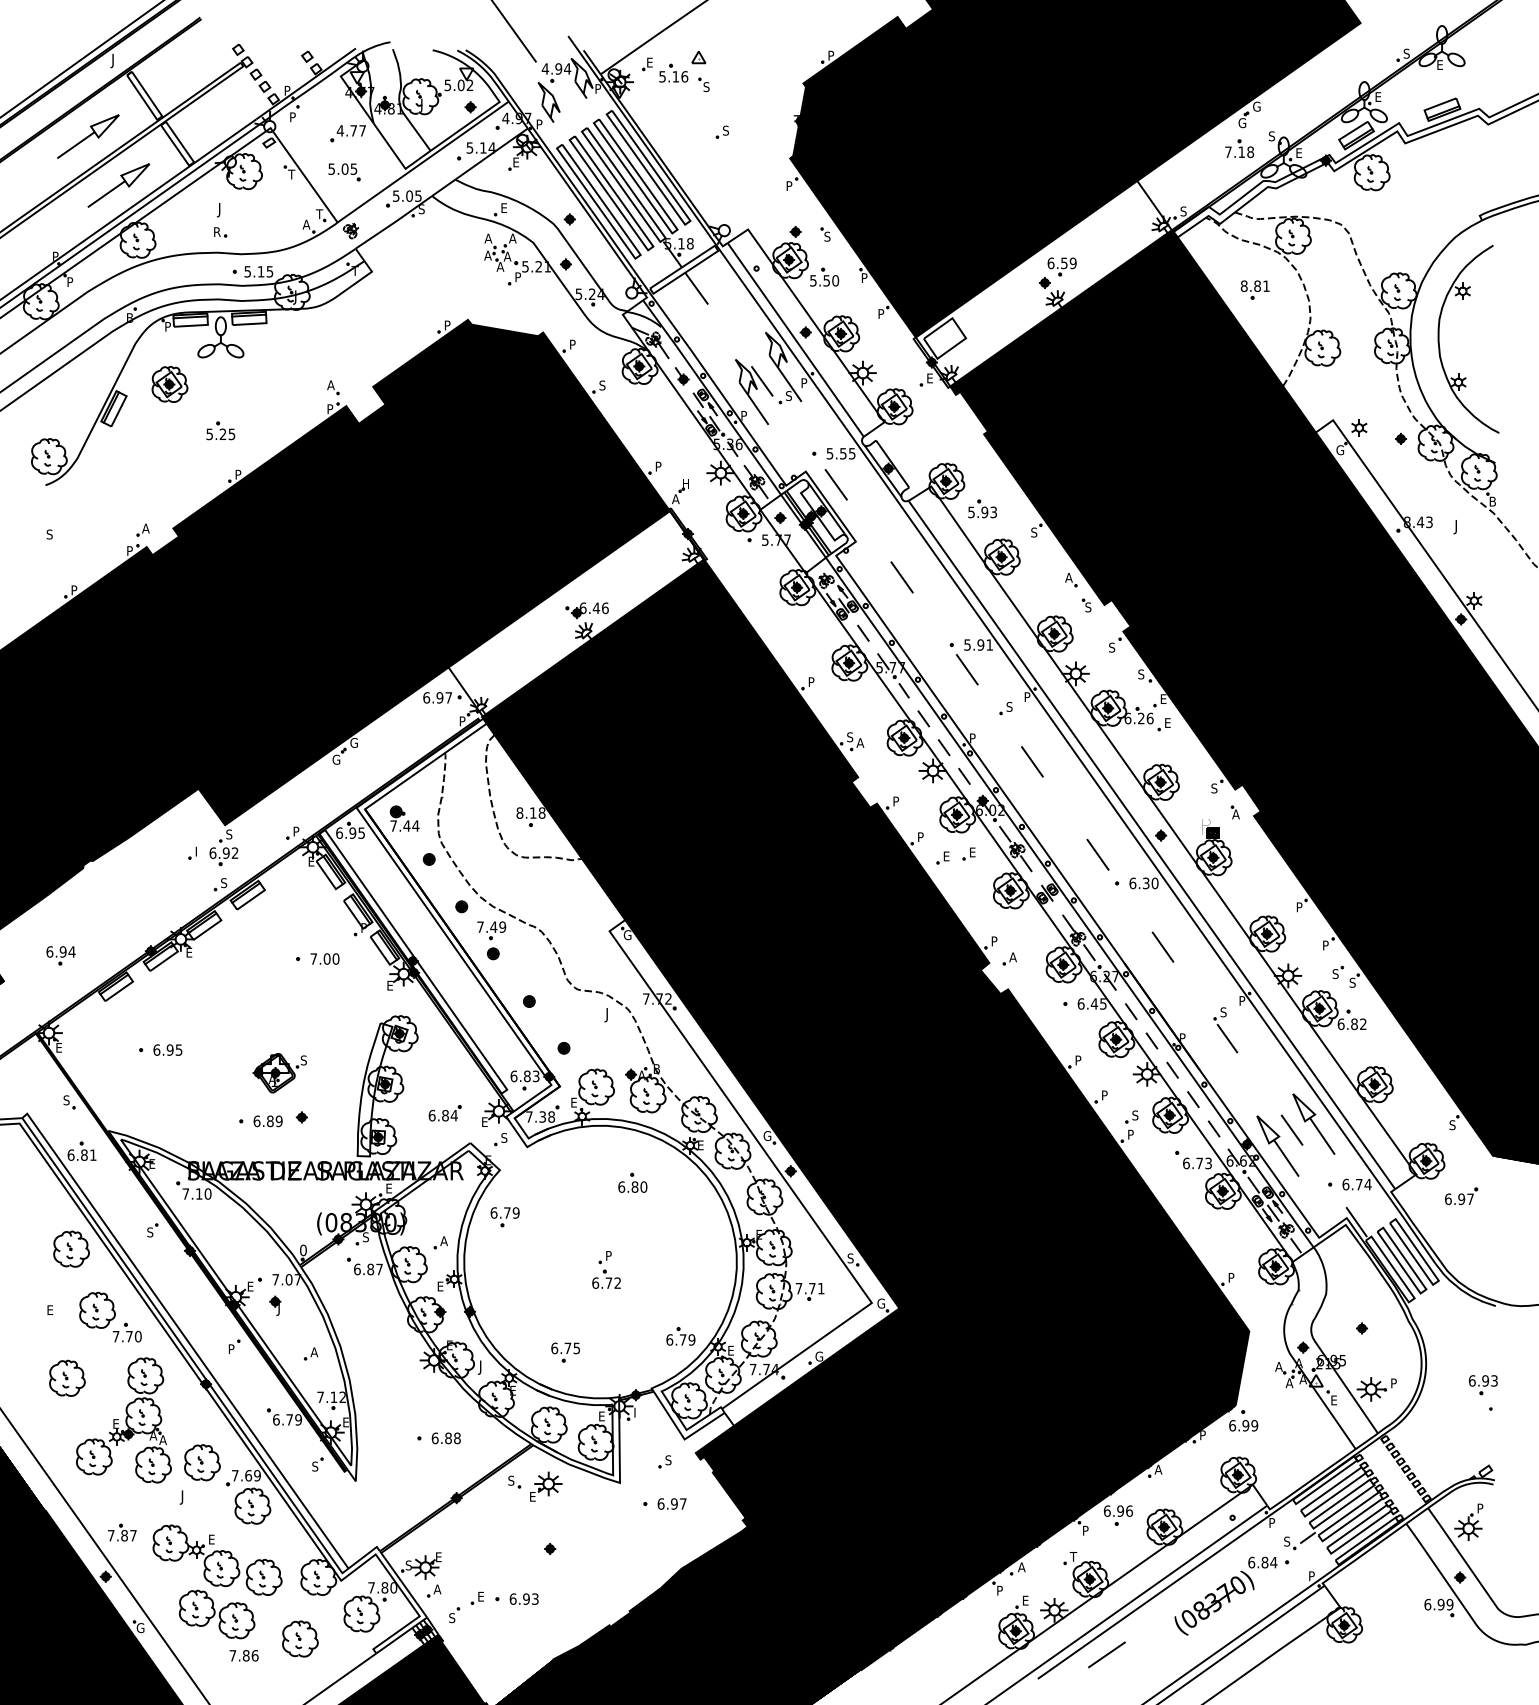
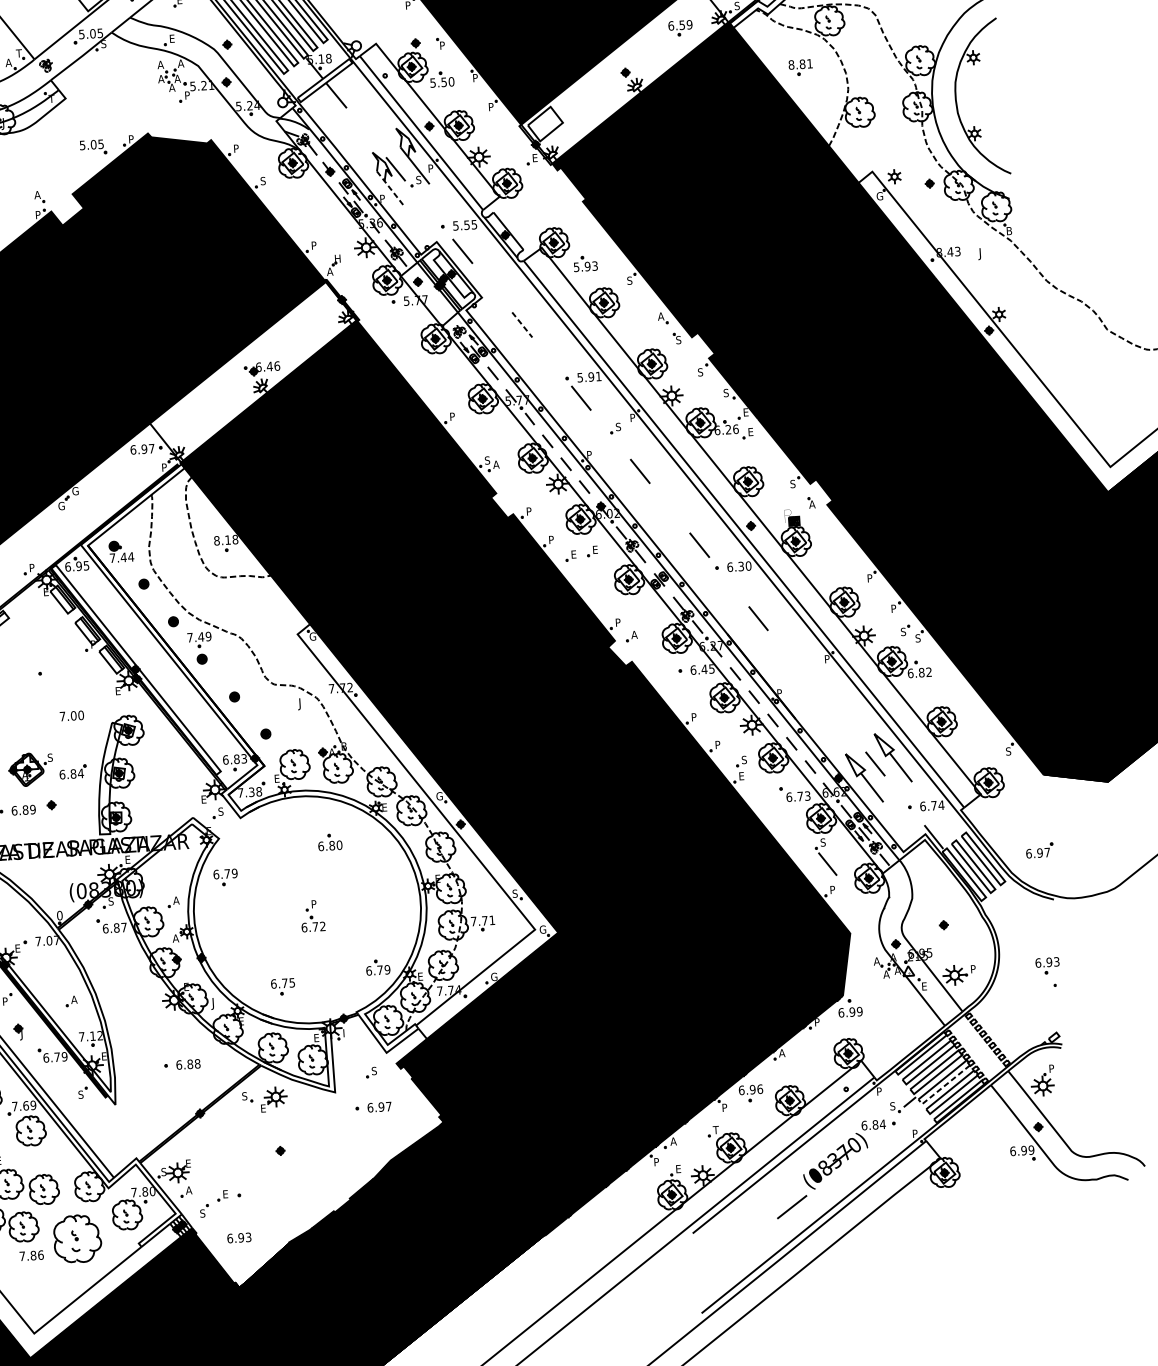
part: (344, 172) -> (93, 147), moved
text: (827, 236) -> (442, 45), S -> P
part: (1061, 266) -> (680, 27), moved
line: (754, 403) -> (390, 188), solid -> dashed
line: (902, 577) -> (522, 324), solid -> dashed
text: (324, 958) -> (71, 715), moved
part: (1225, 1030) -> (825, 857), moved
part: (444, 1113) -> (72, 772), moved
text: (1131, 1134) -> (742, 776), P -> E
part: (1461, 1196) -> (1039, 850), moved
text: (440, 1286) -> (175, 938), E -> A
part: (275, 1305) -> (18, 1031), moved
line: (1348, 1522) -> (942, 1087), solid -> dashed
text: (523, 1598) -> (238, 1237), moved
part: (300, 1638) -> (77, 1238), size x1.6
line: (1106, 1654) -> (791, 1206), moved

